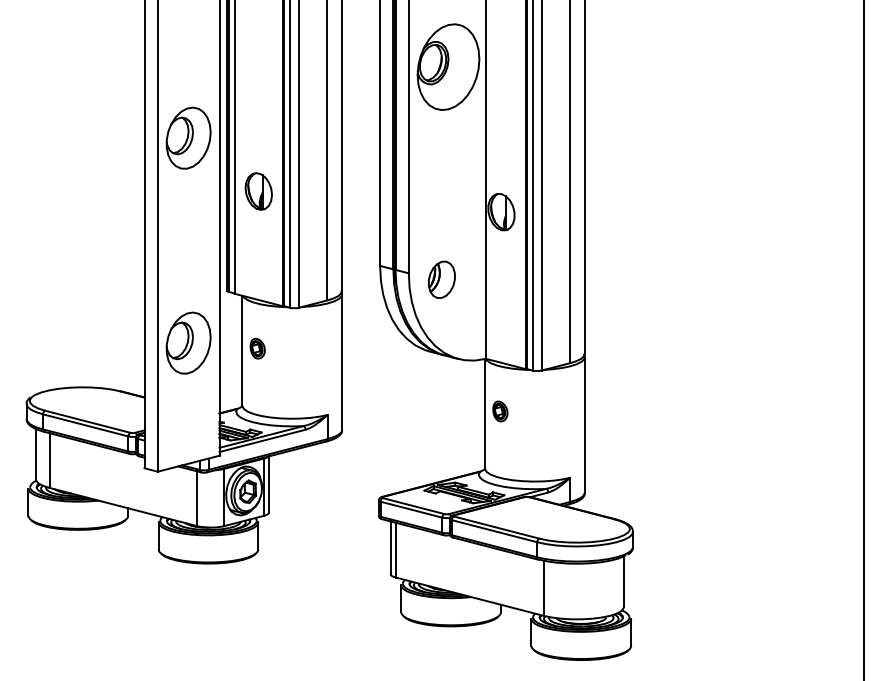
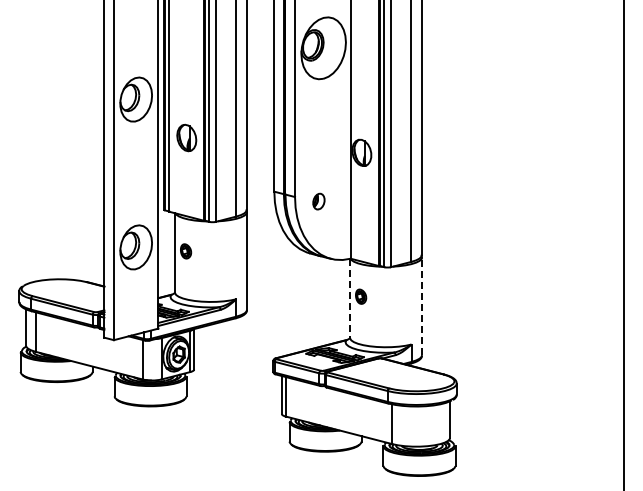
part: (441, 279) -> (318, 201), size x0.6
line: (485, 413) -> (350, 298), solid -> dashed
line: (585, 425) -> (422, 306), solid -> dashed

